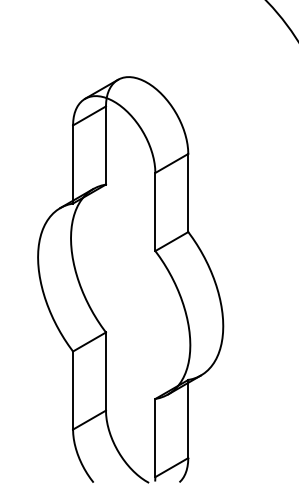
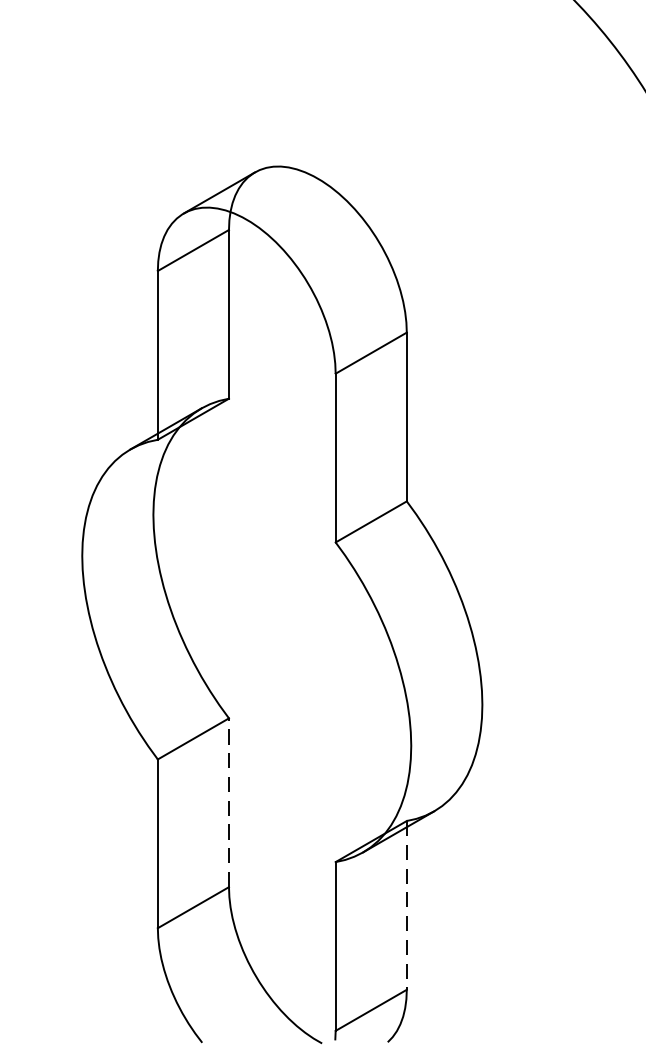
line: (105, 371) -> (227, 802), solid -> dashed
line: (188, 419) -> (407, 906), solid -> dashed

